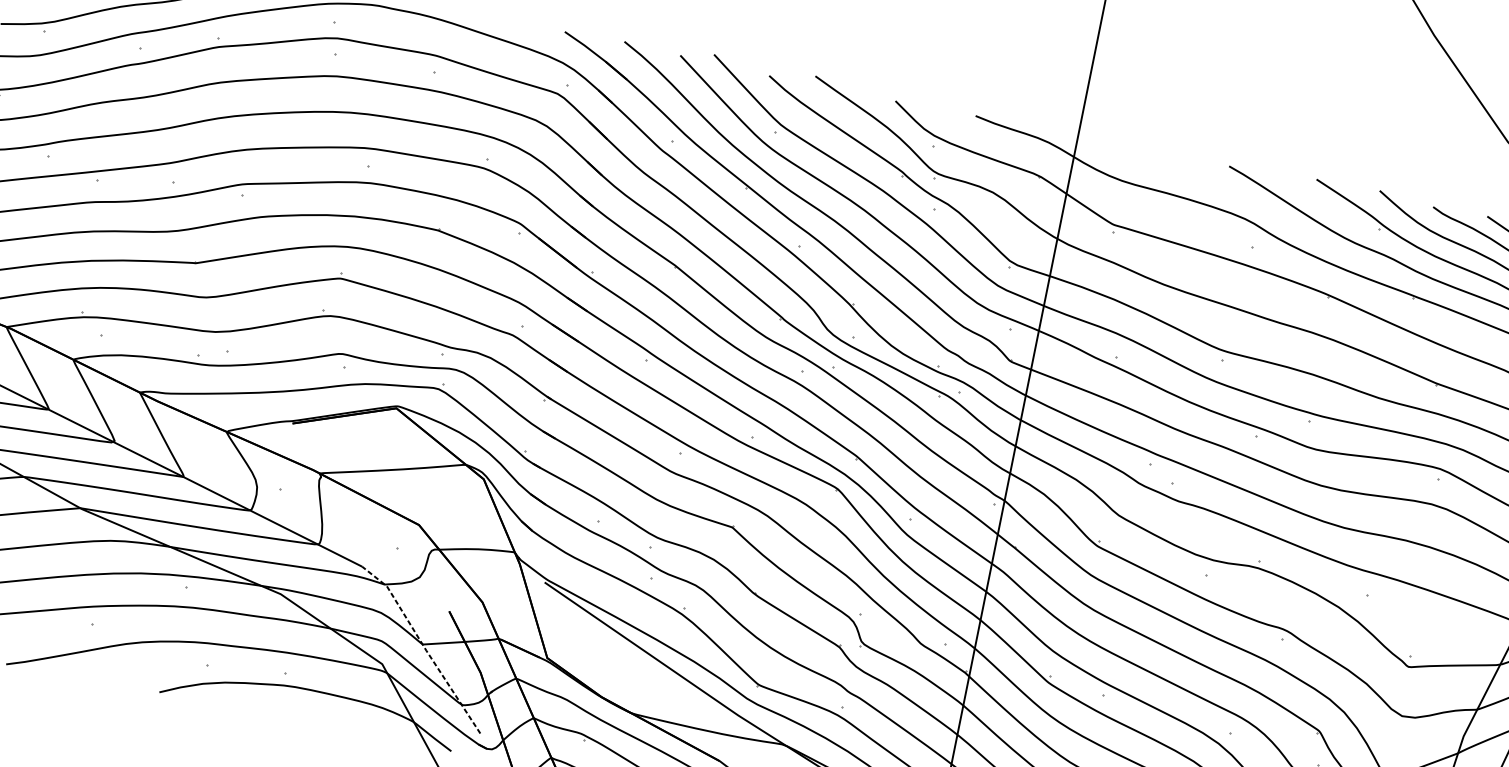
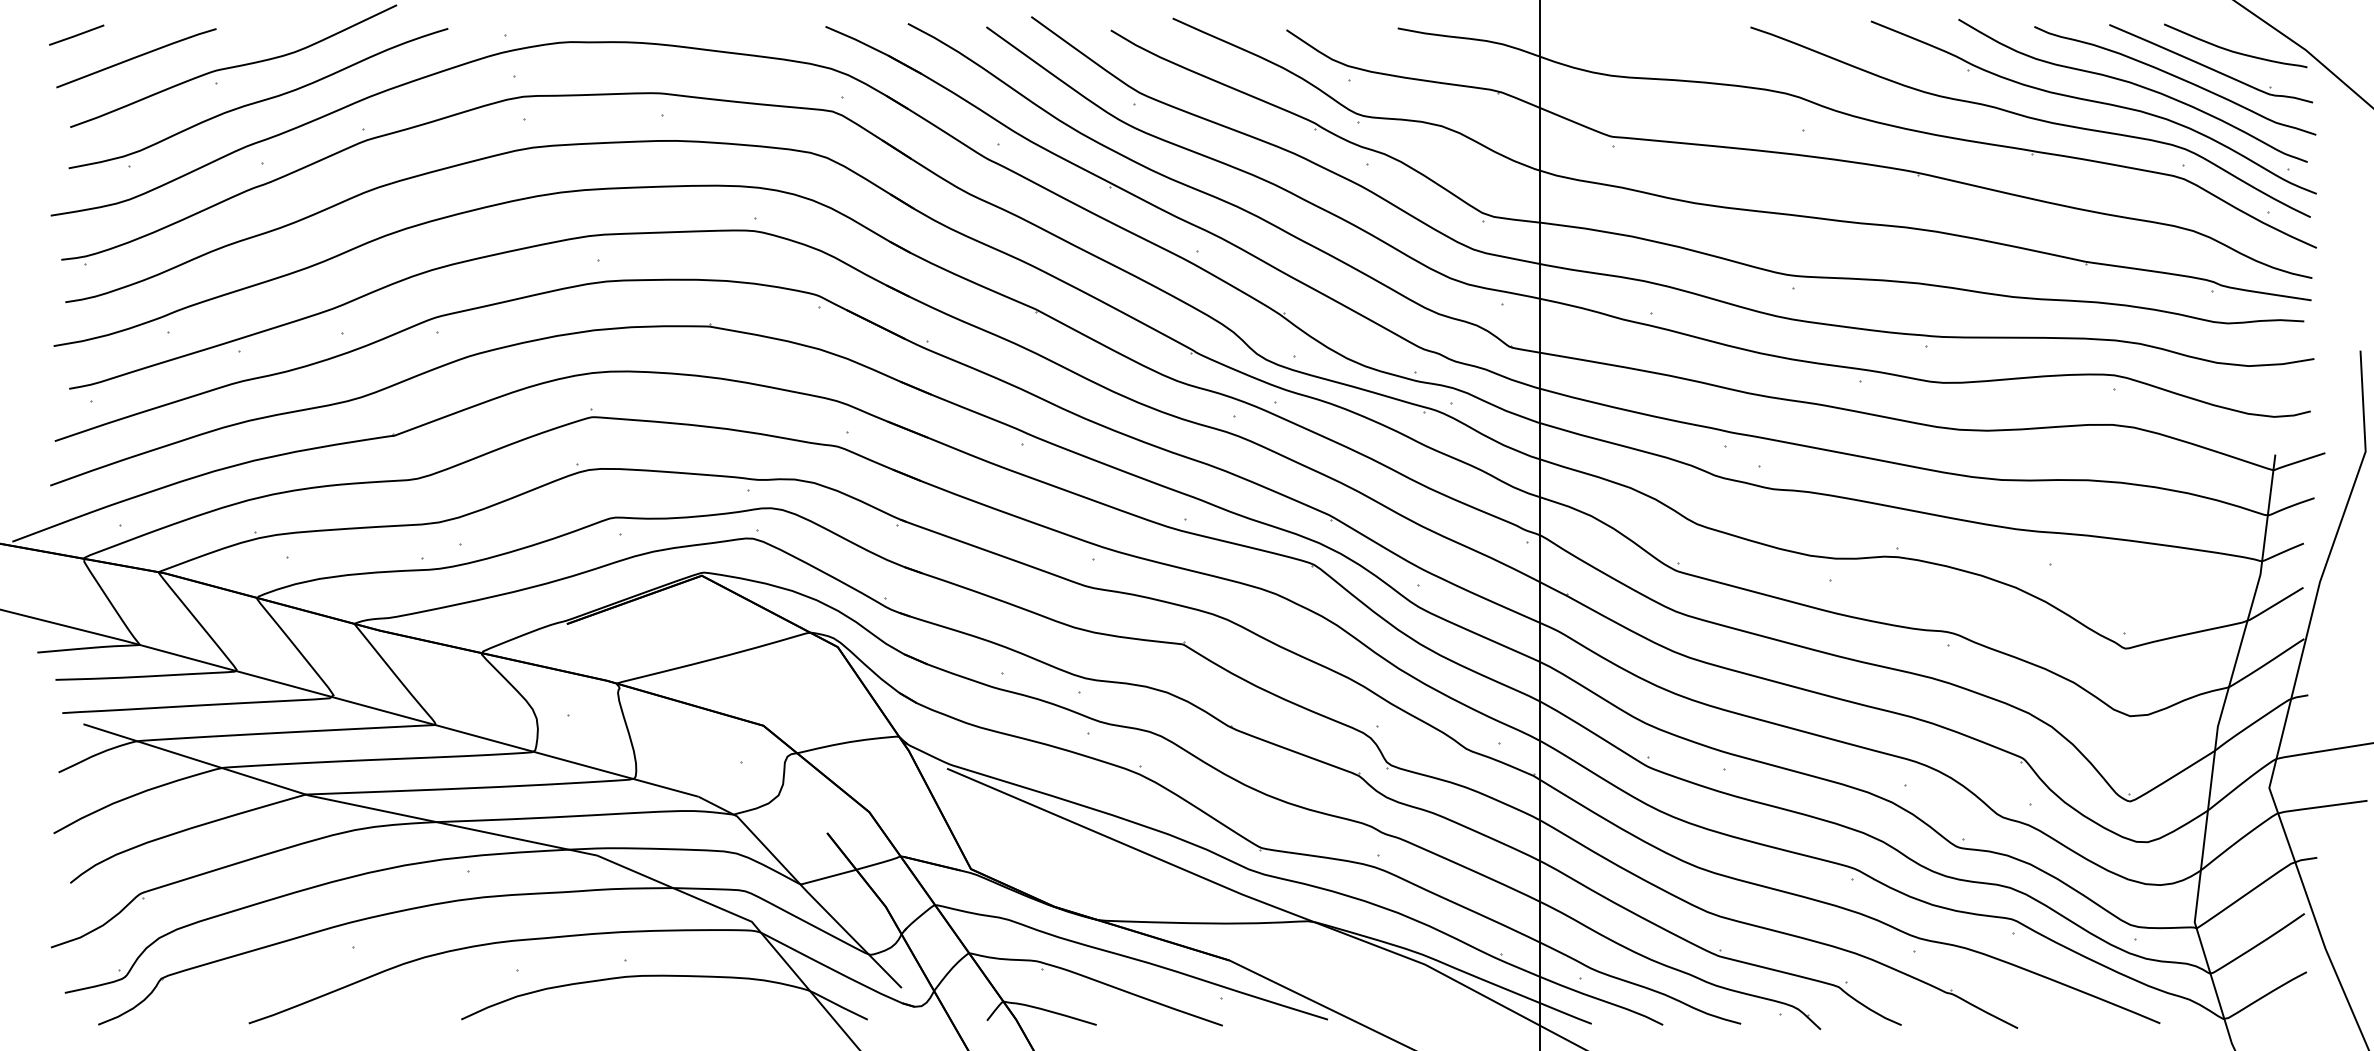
line: (423, 646) -> (802, 886), dashed -> solid

